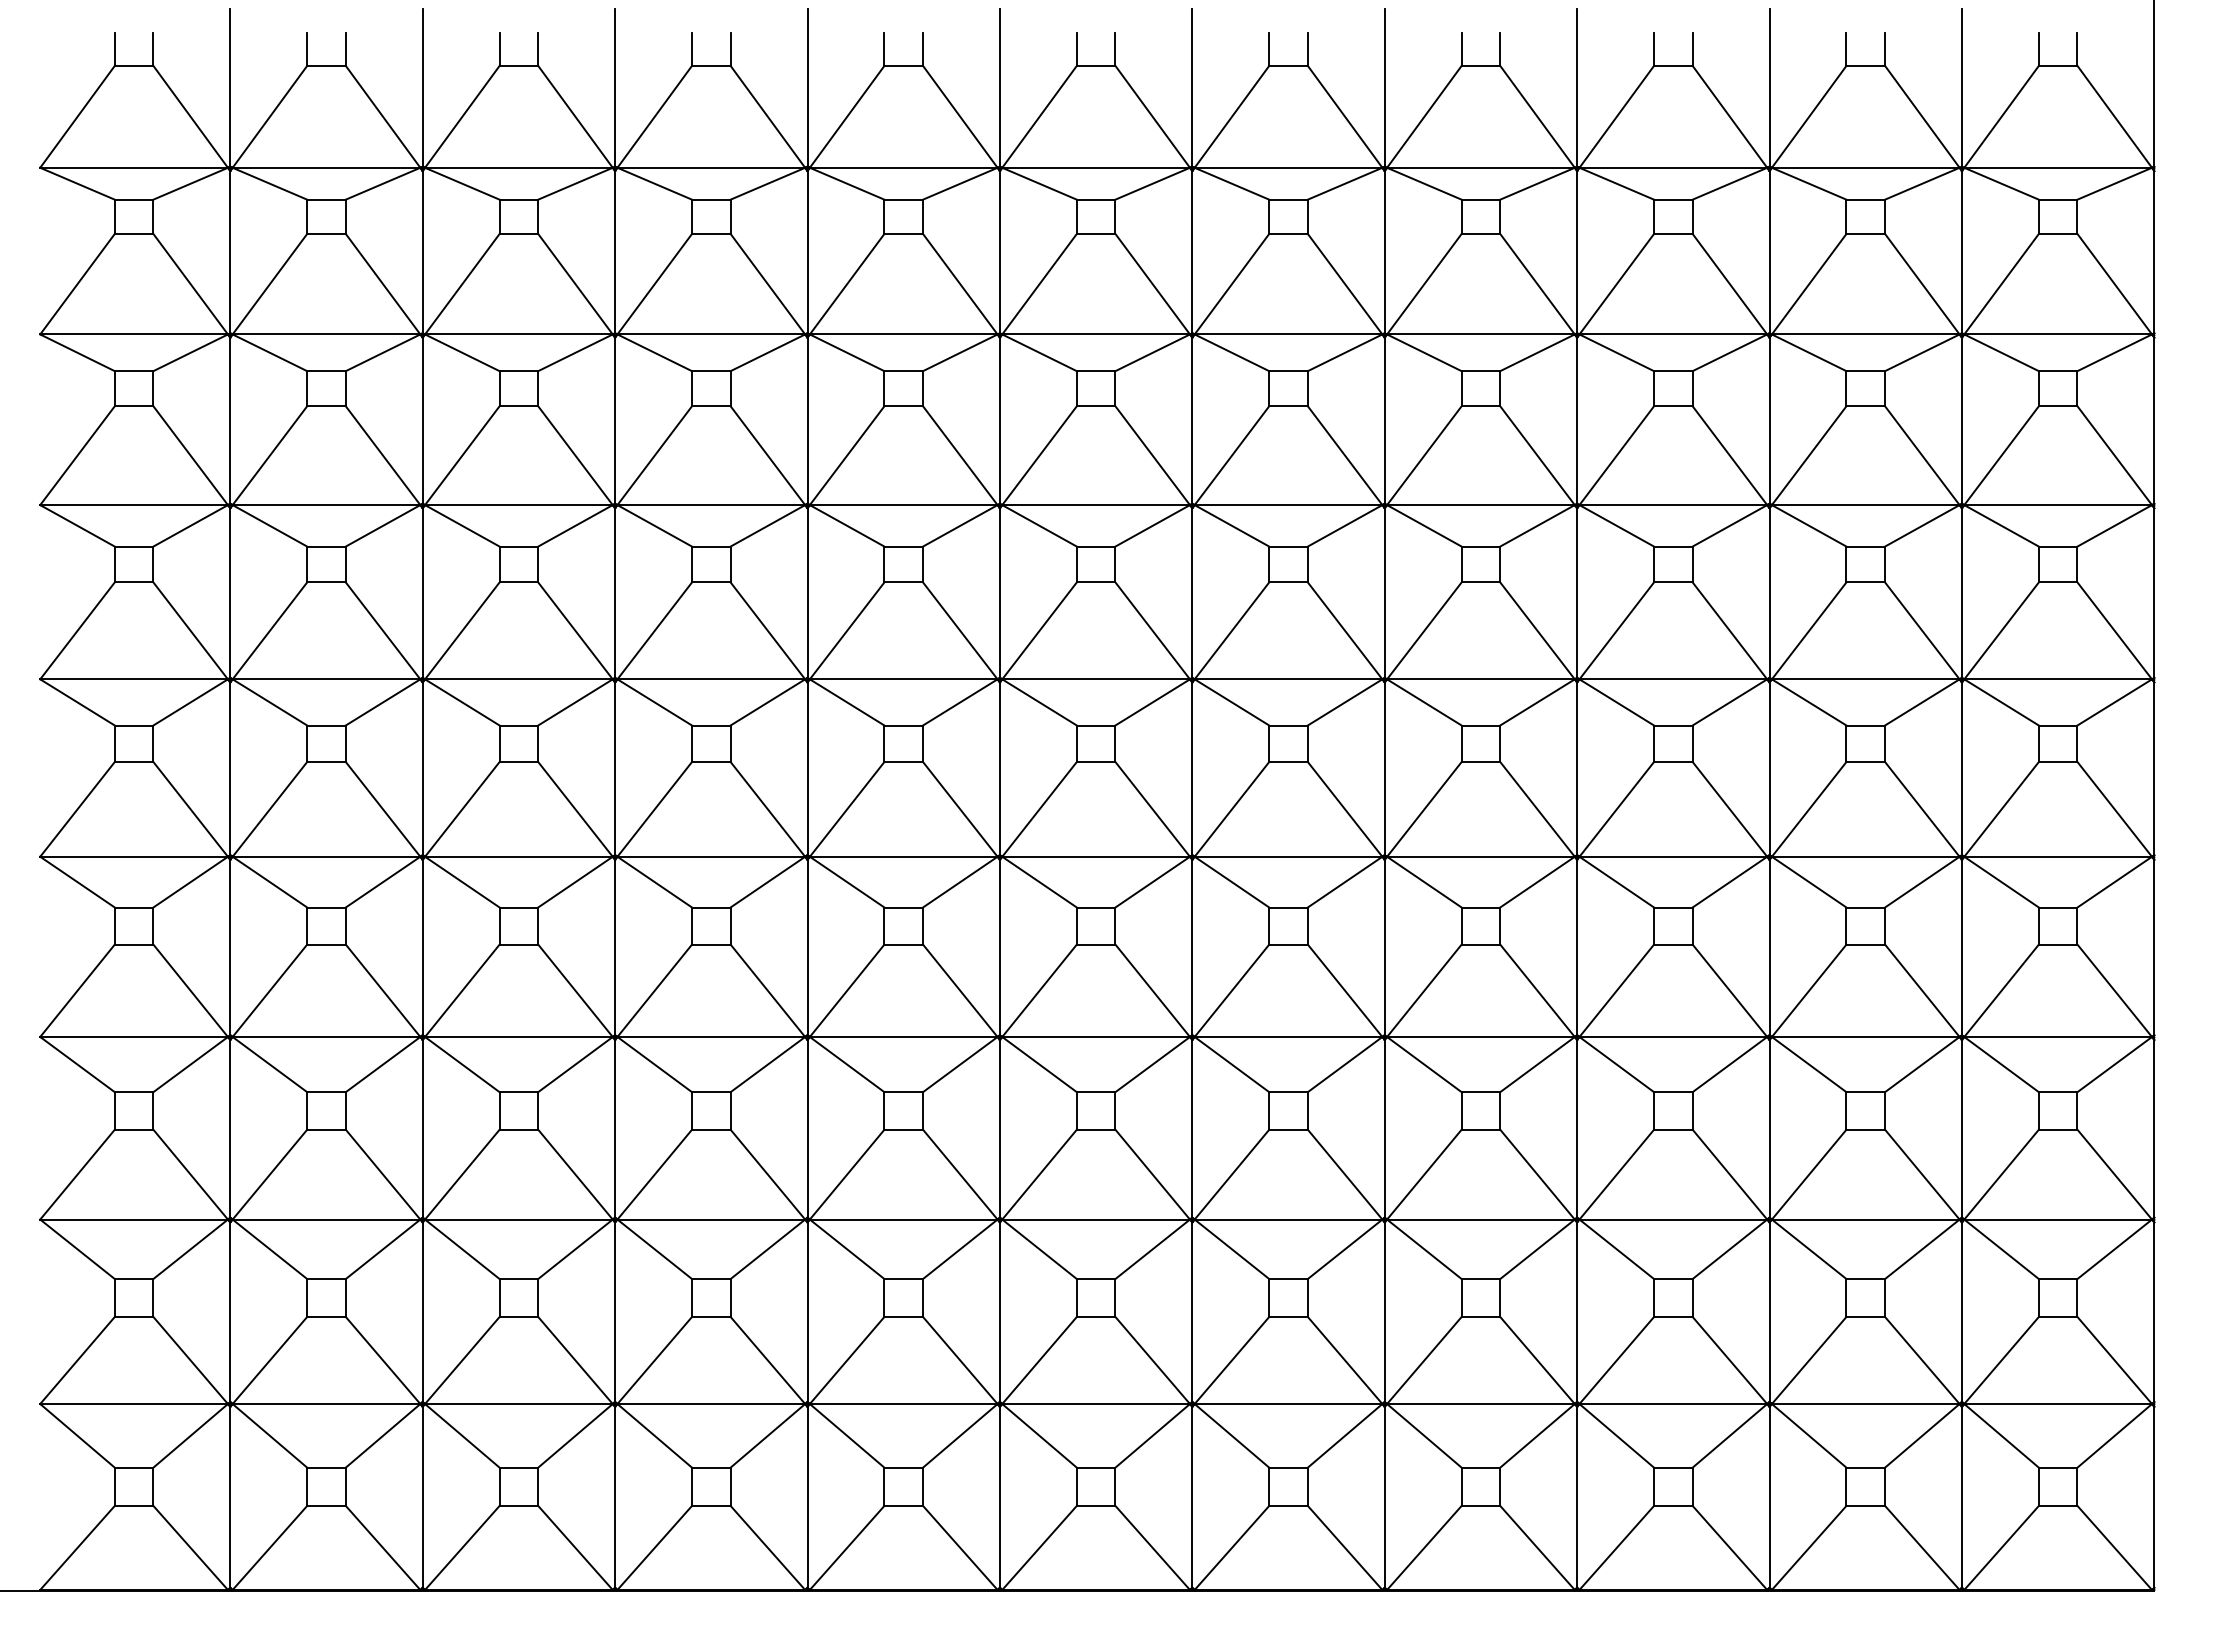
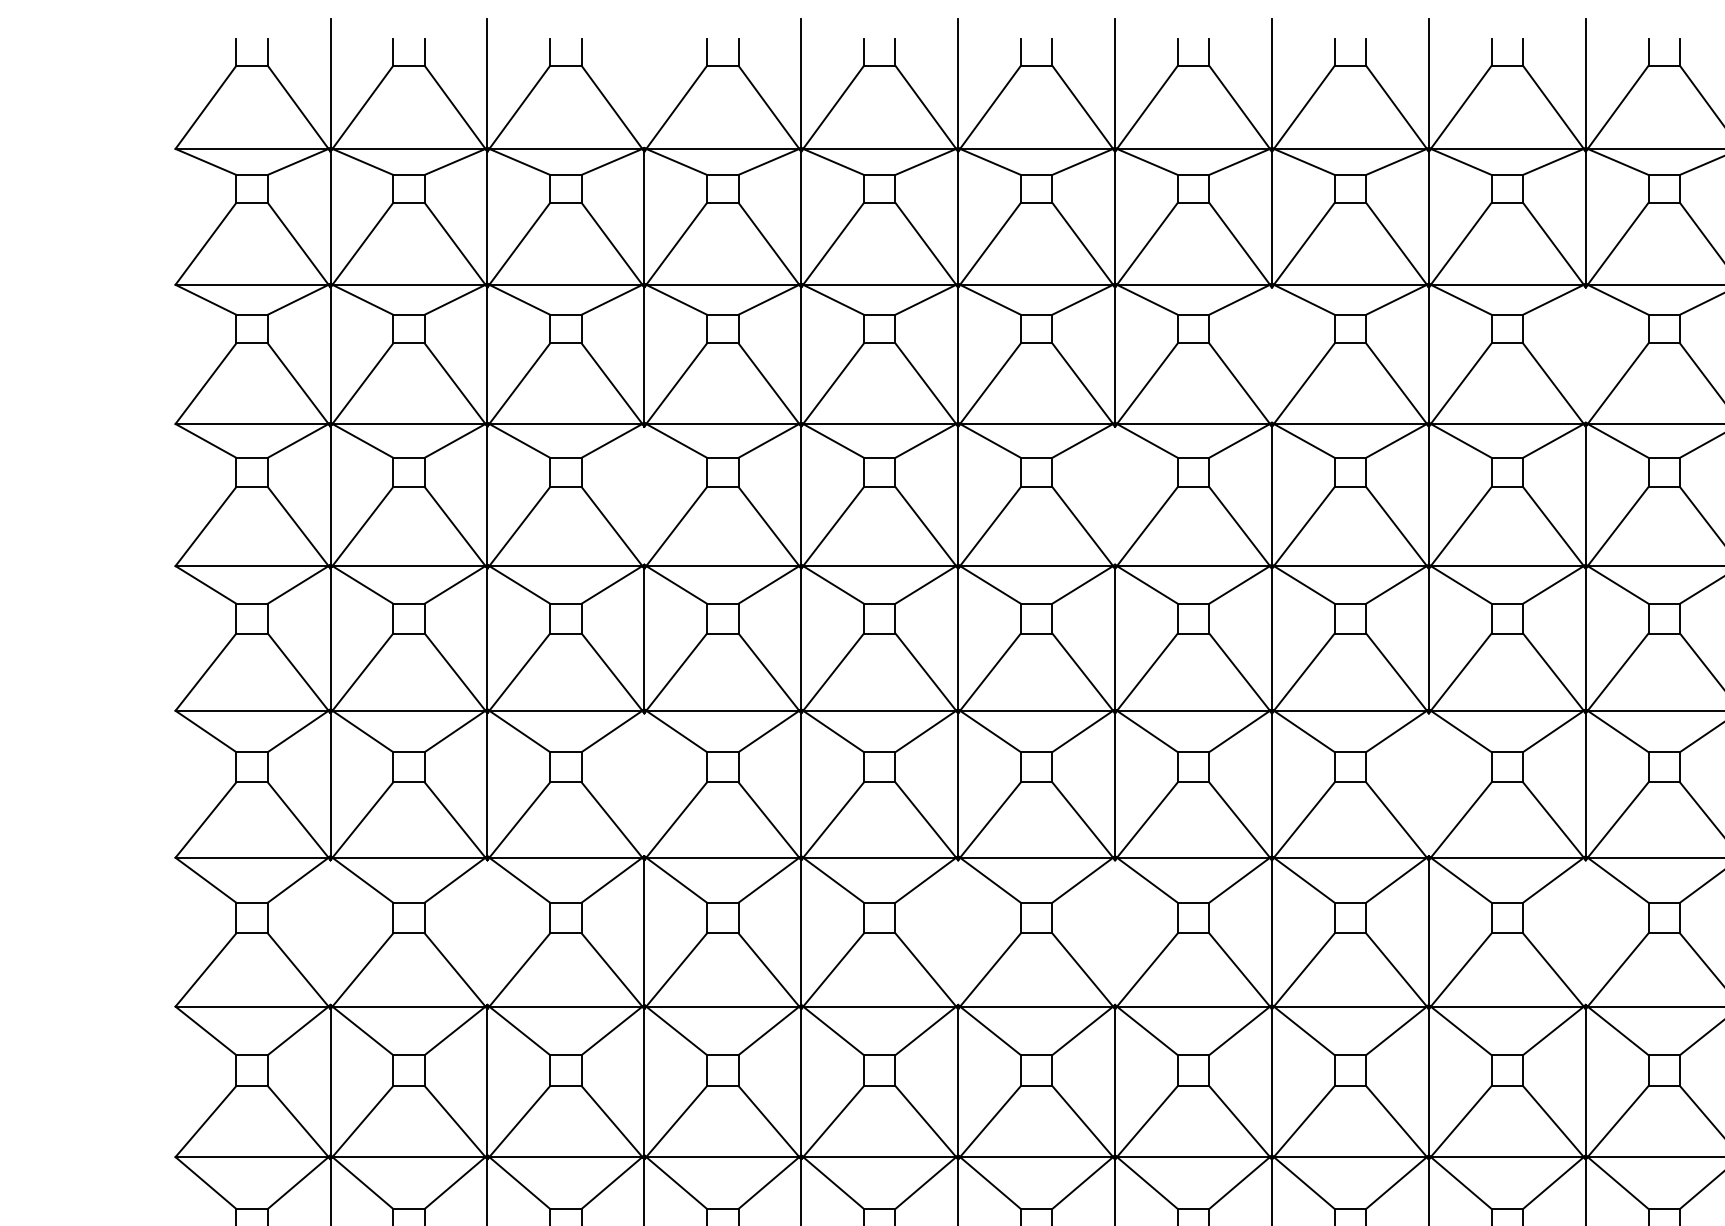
line: (615, 87) -> (644, 83), removed
line: (1384, 420) -> (1271, 355), removed
line: (1769, 420) -> (1585, 355), removed
line: (615, 592) -> (644, 495), removed
line: (1192, 592) -> (1115, 495), removed
line: (615, 947) -> (644, 784), removed
line: (1577, 947) -> (1429, 784), removed
line: (230, 1128) -> (330, 932), removed
line: (422, 1128) -> (487, 932), removed
line: (999, 1128) -> (957, 932), removed
line: (1192, 1128) -> (1115, 932), removed
line: (1769, 1128) -> (1585, 932), removed

